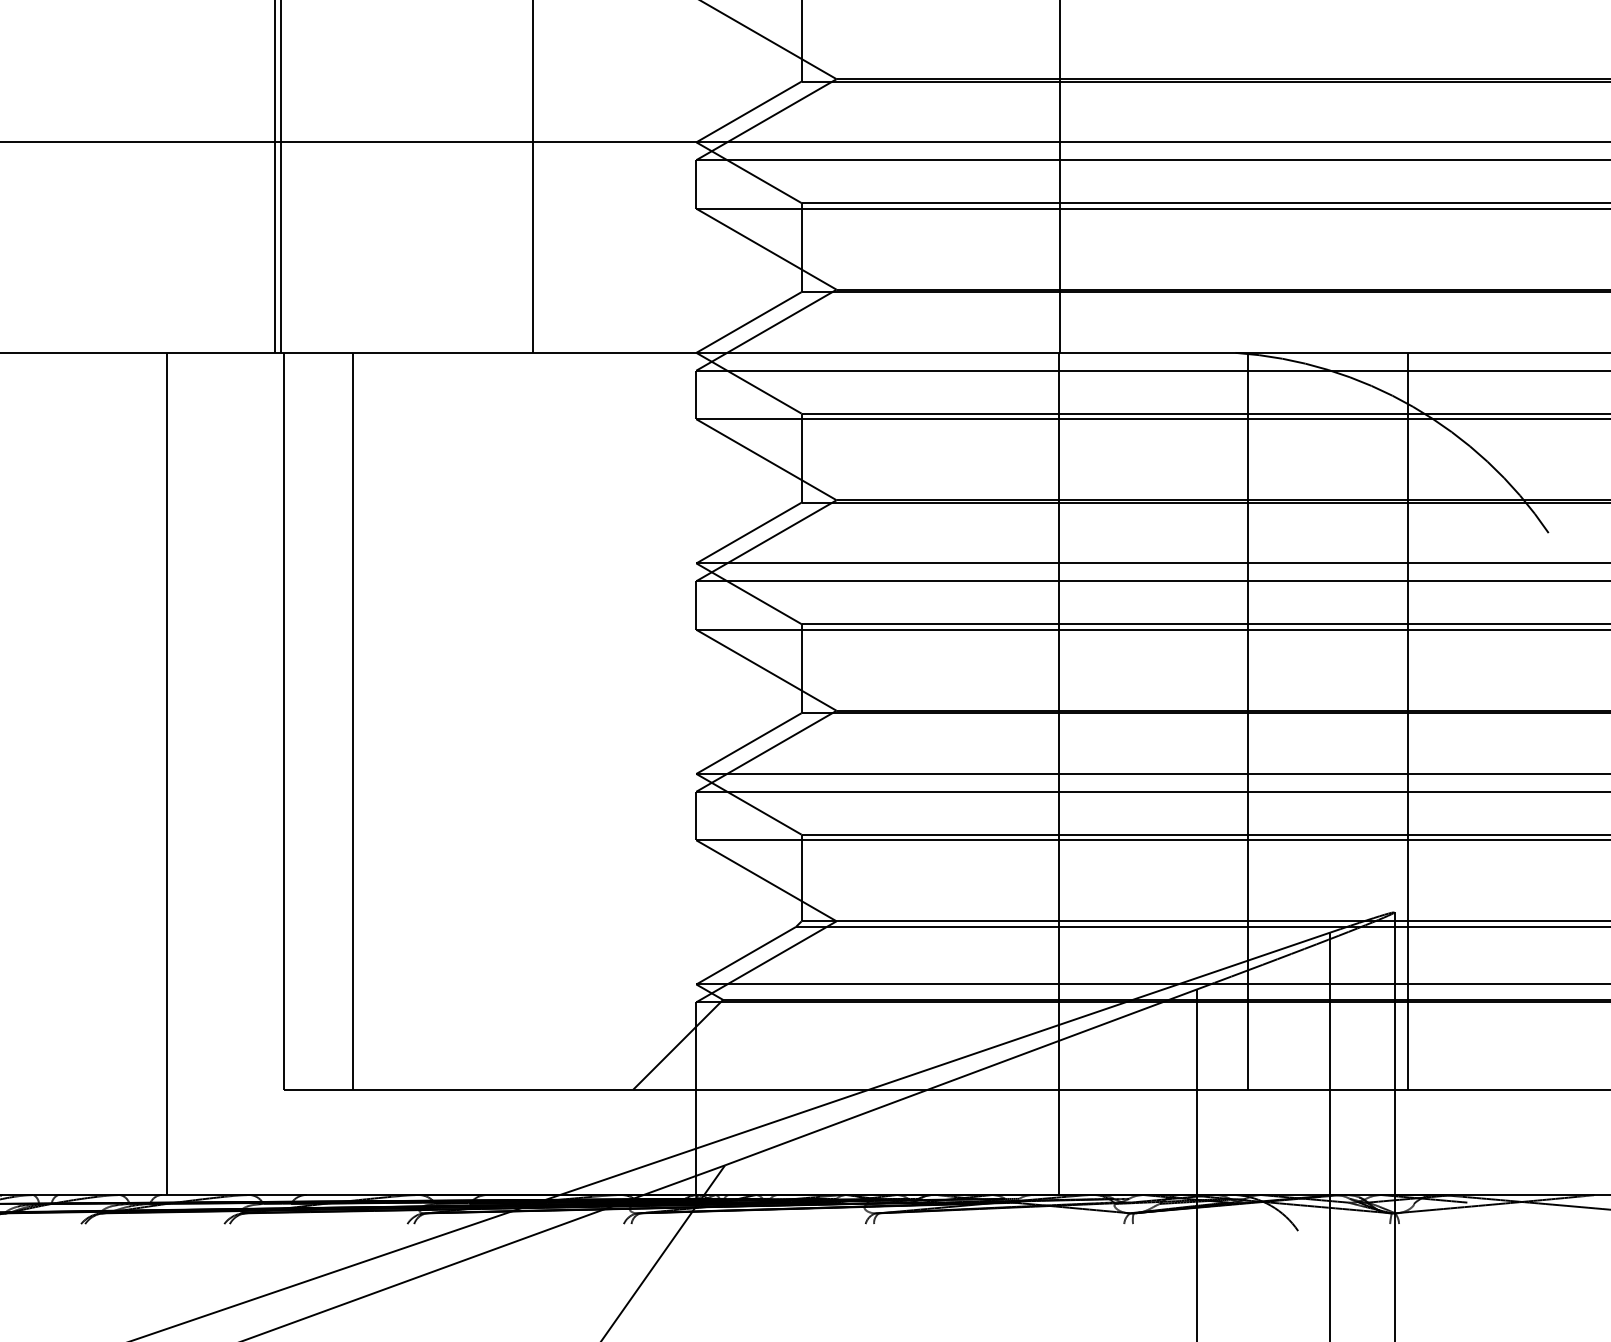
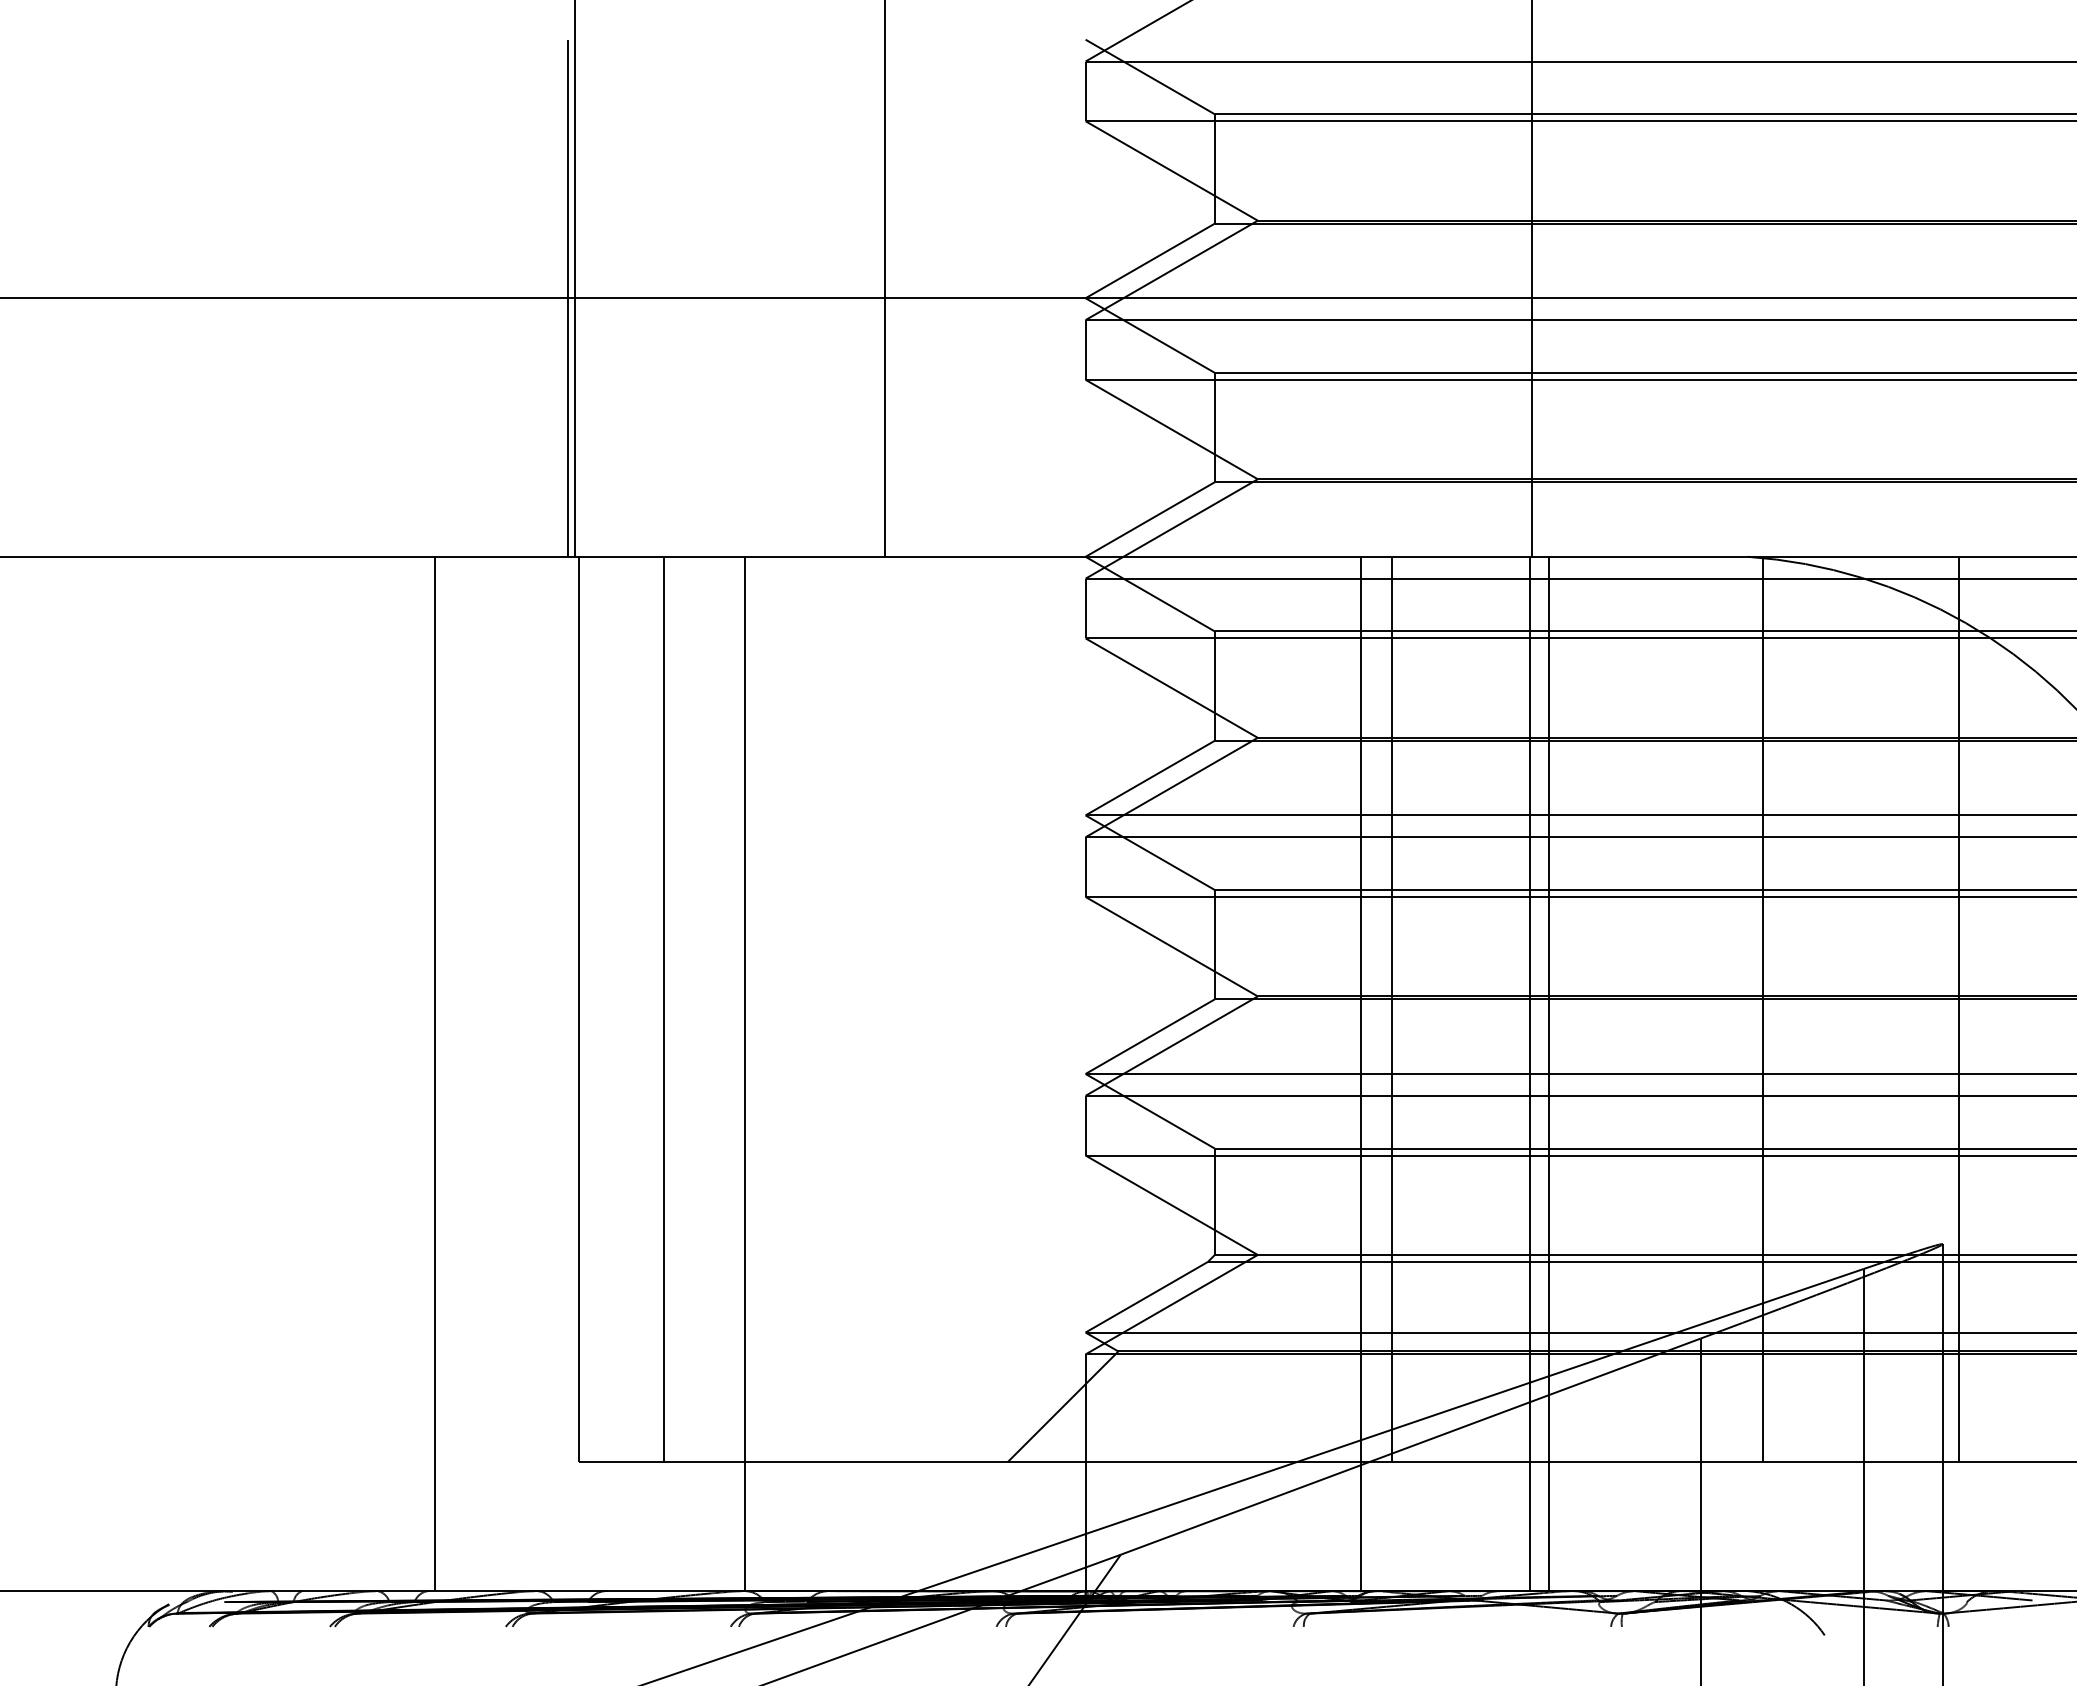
line: (945, 720) -> (1391, 1008), added
line: (419, 773) -> (745, 1073), added
line: (921, 773) -> (1361, 1073), added
line: (1073, 773) -> (1548, 1073), added

